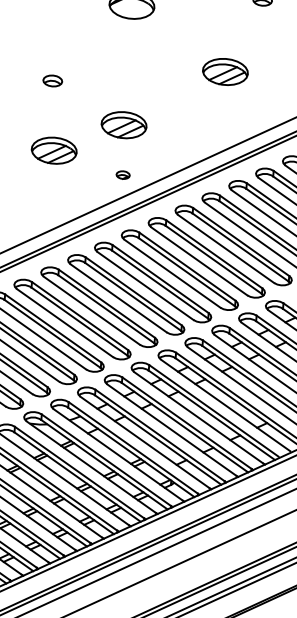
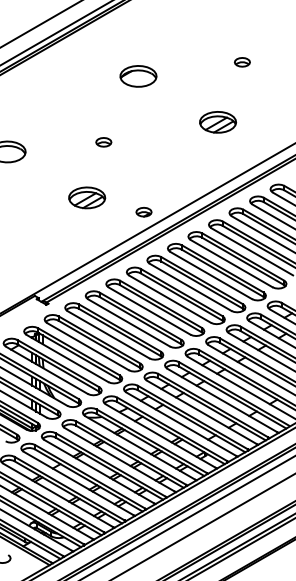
part: (52, 81) -> (103, 142), moved
part: (123, 125) -> (140, 172), removed
part: (122, 175) -> (143, 212), size x1.43

